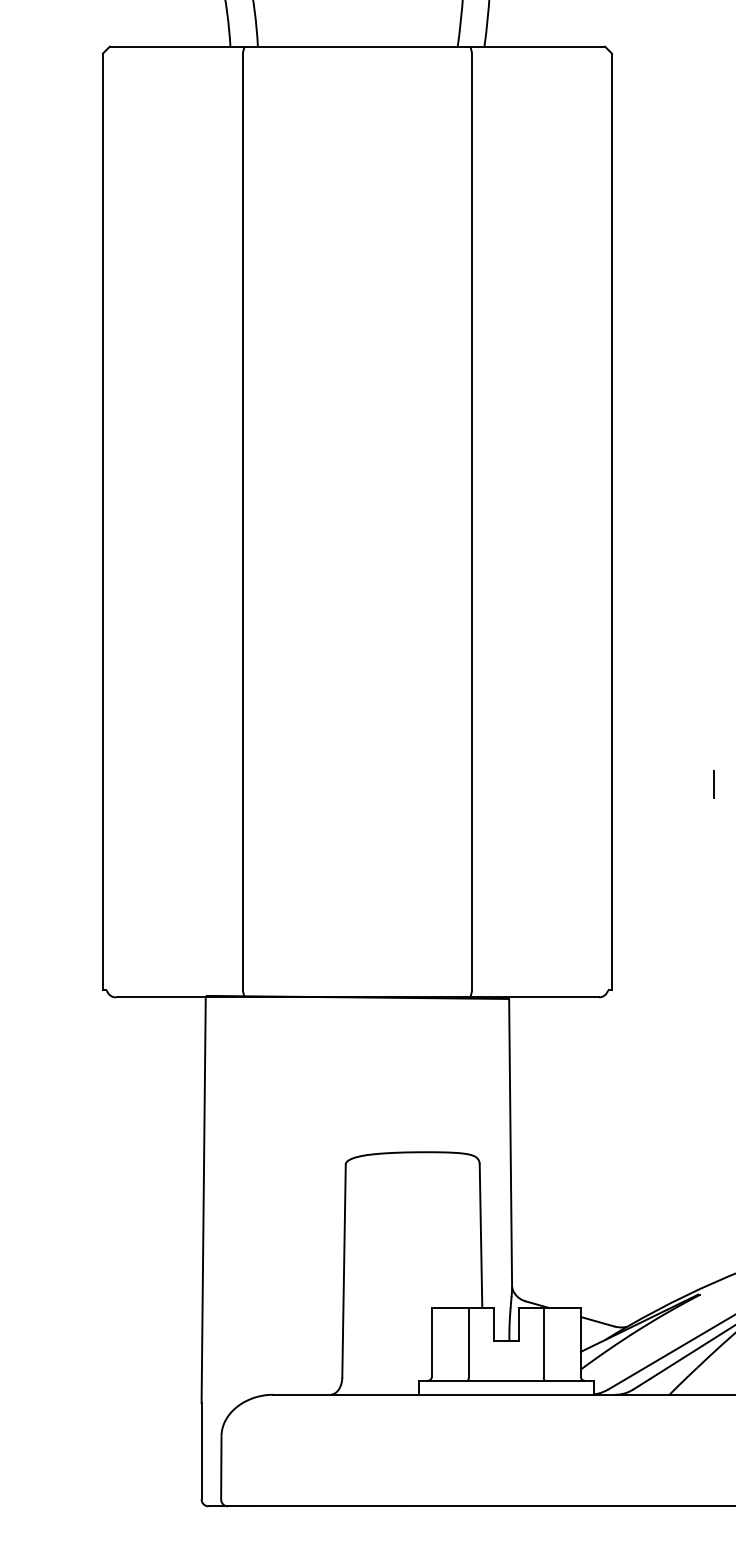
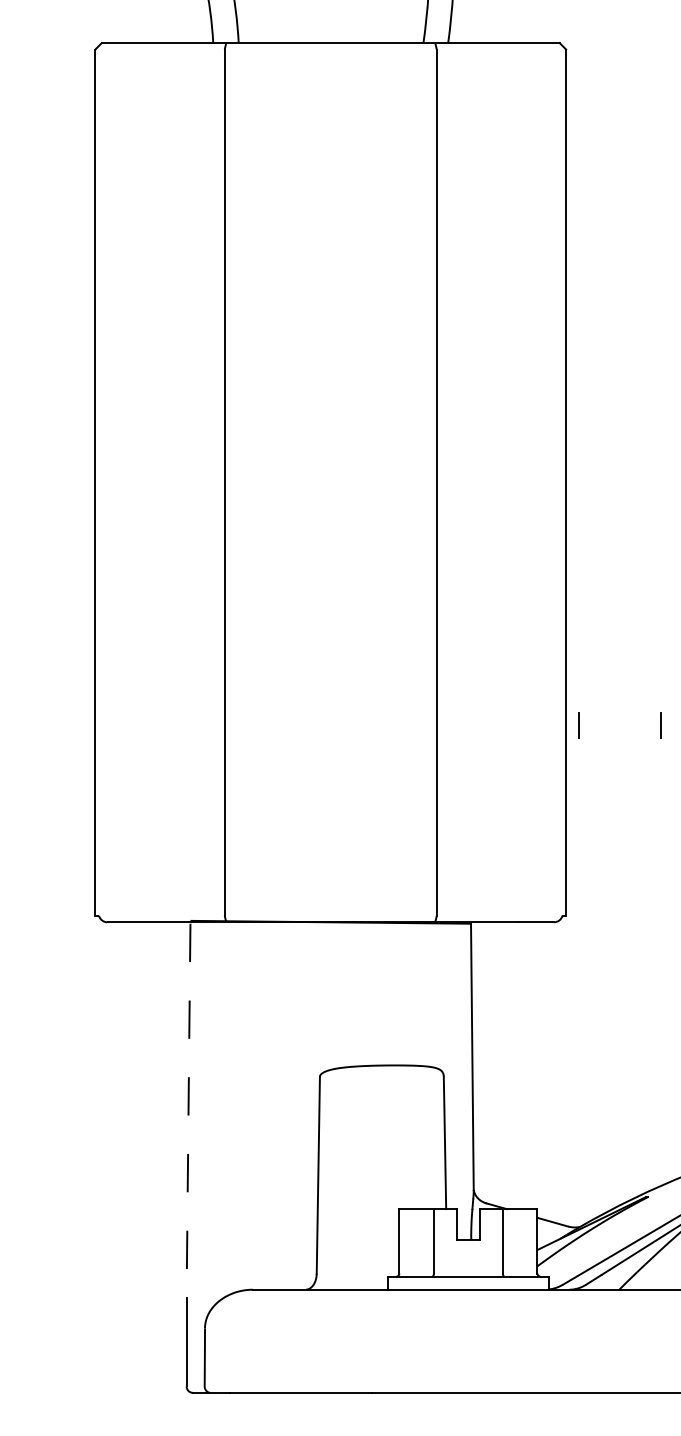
line: (625, 784) -> (578, 725), added
line: (203, 1200) -> (188, 1110), solid -> dashed

